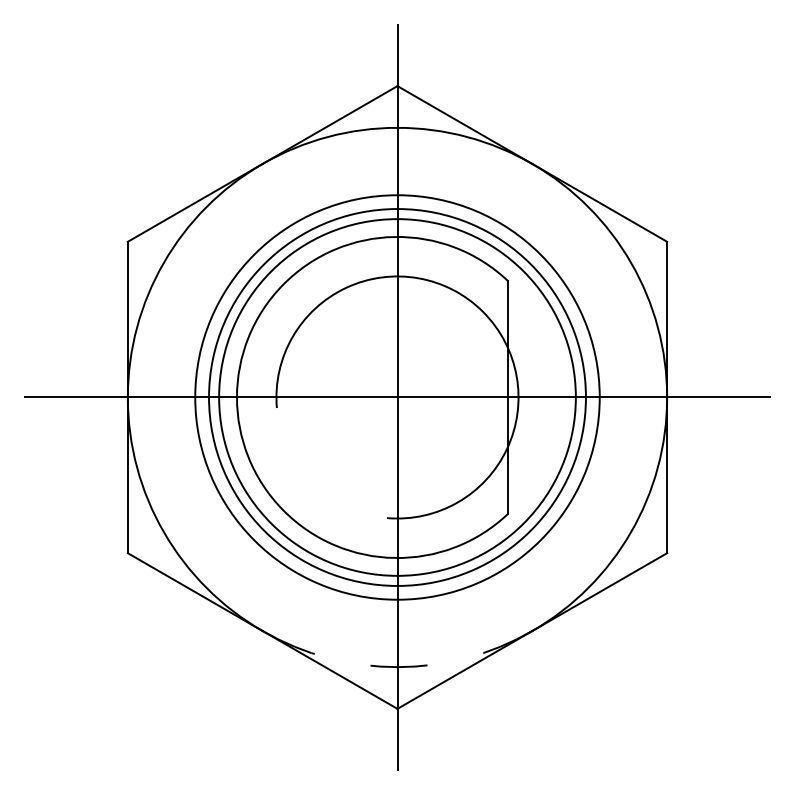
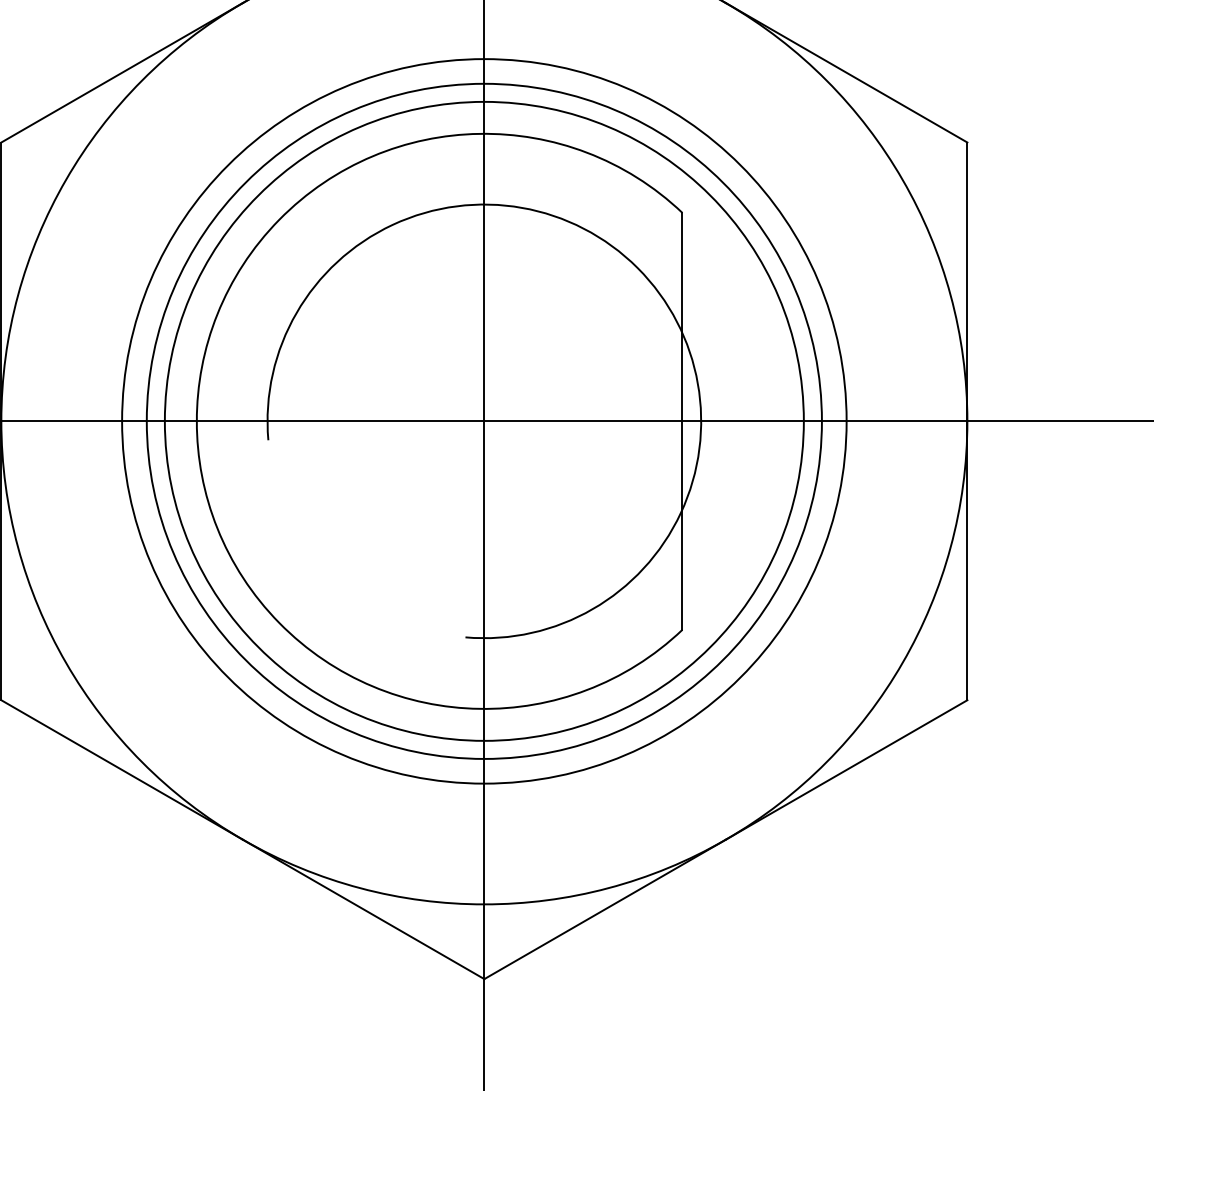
arc: (397, 667) -> (484, 905), dashed -> solid

